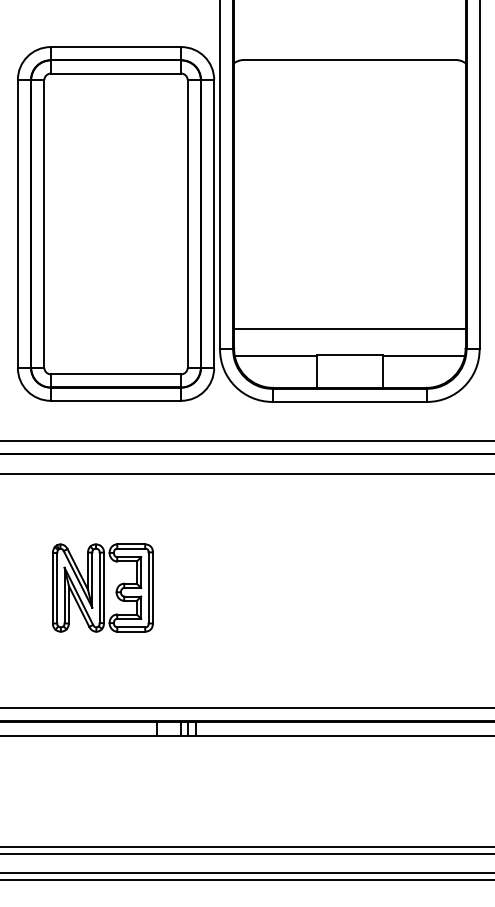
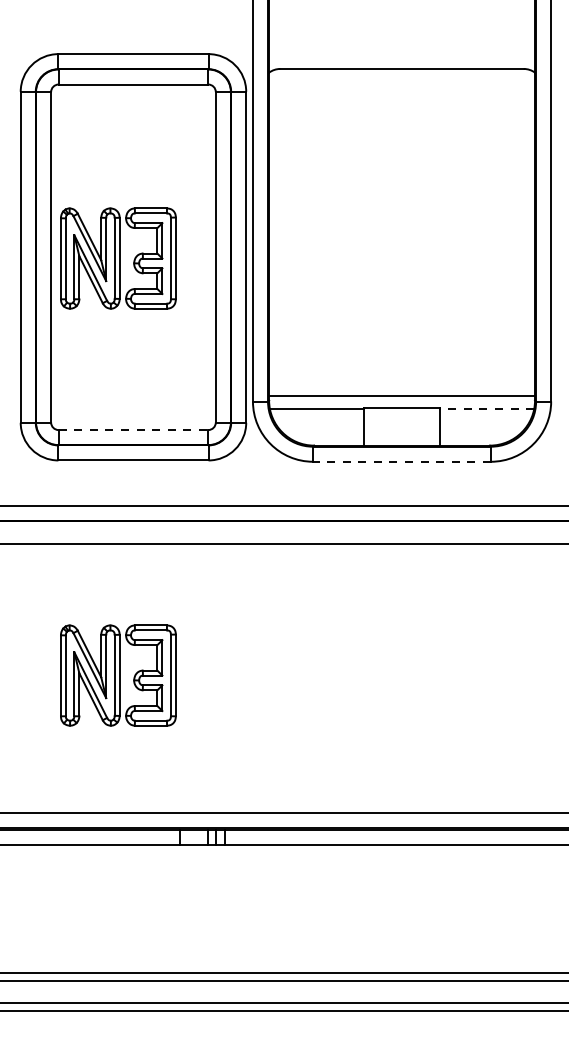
part: (102, 224) -> (117, 257), added
line: (349, 328) -> (401, 395), moved
line: (423, 356) -> (486, 409), solid -> dashed
line: (116, 374) -> (134, 430), solid -> dashed
line: (349, 401) -> (401, 461), solid -> dashed

